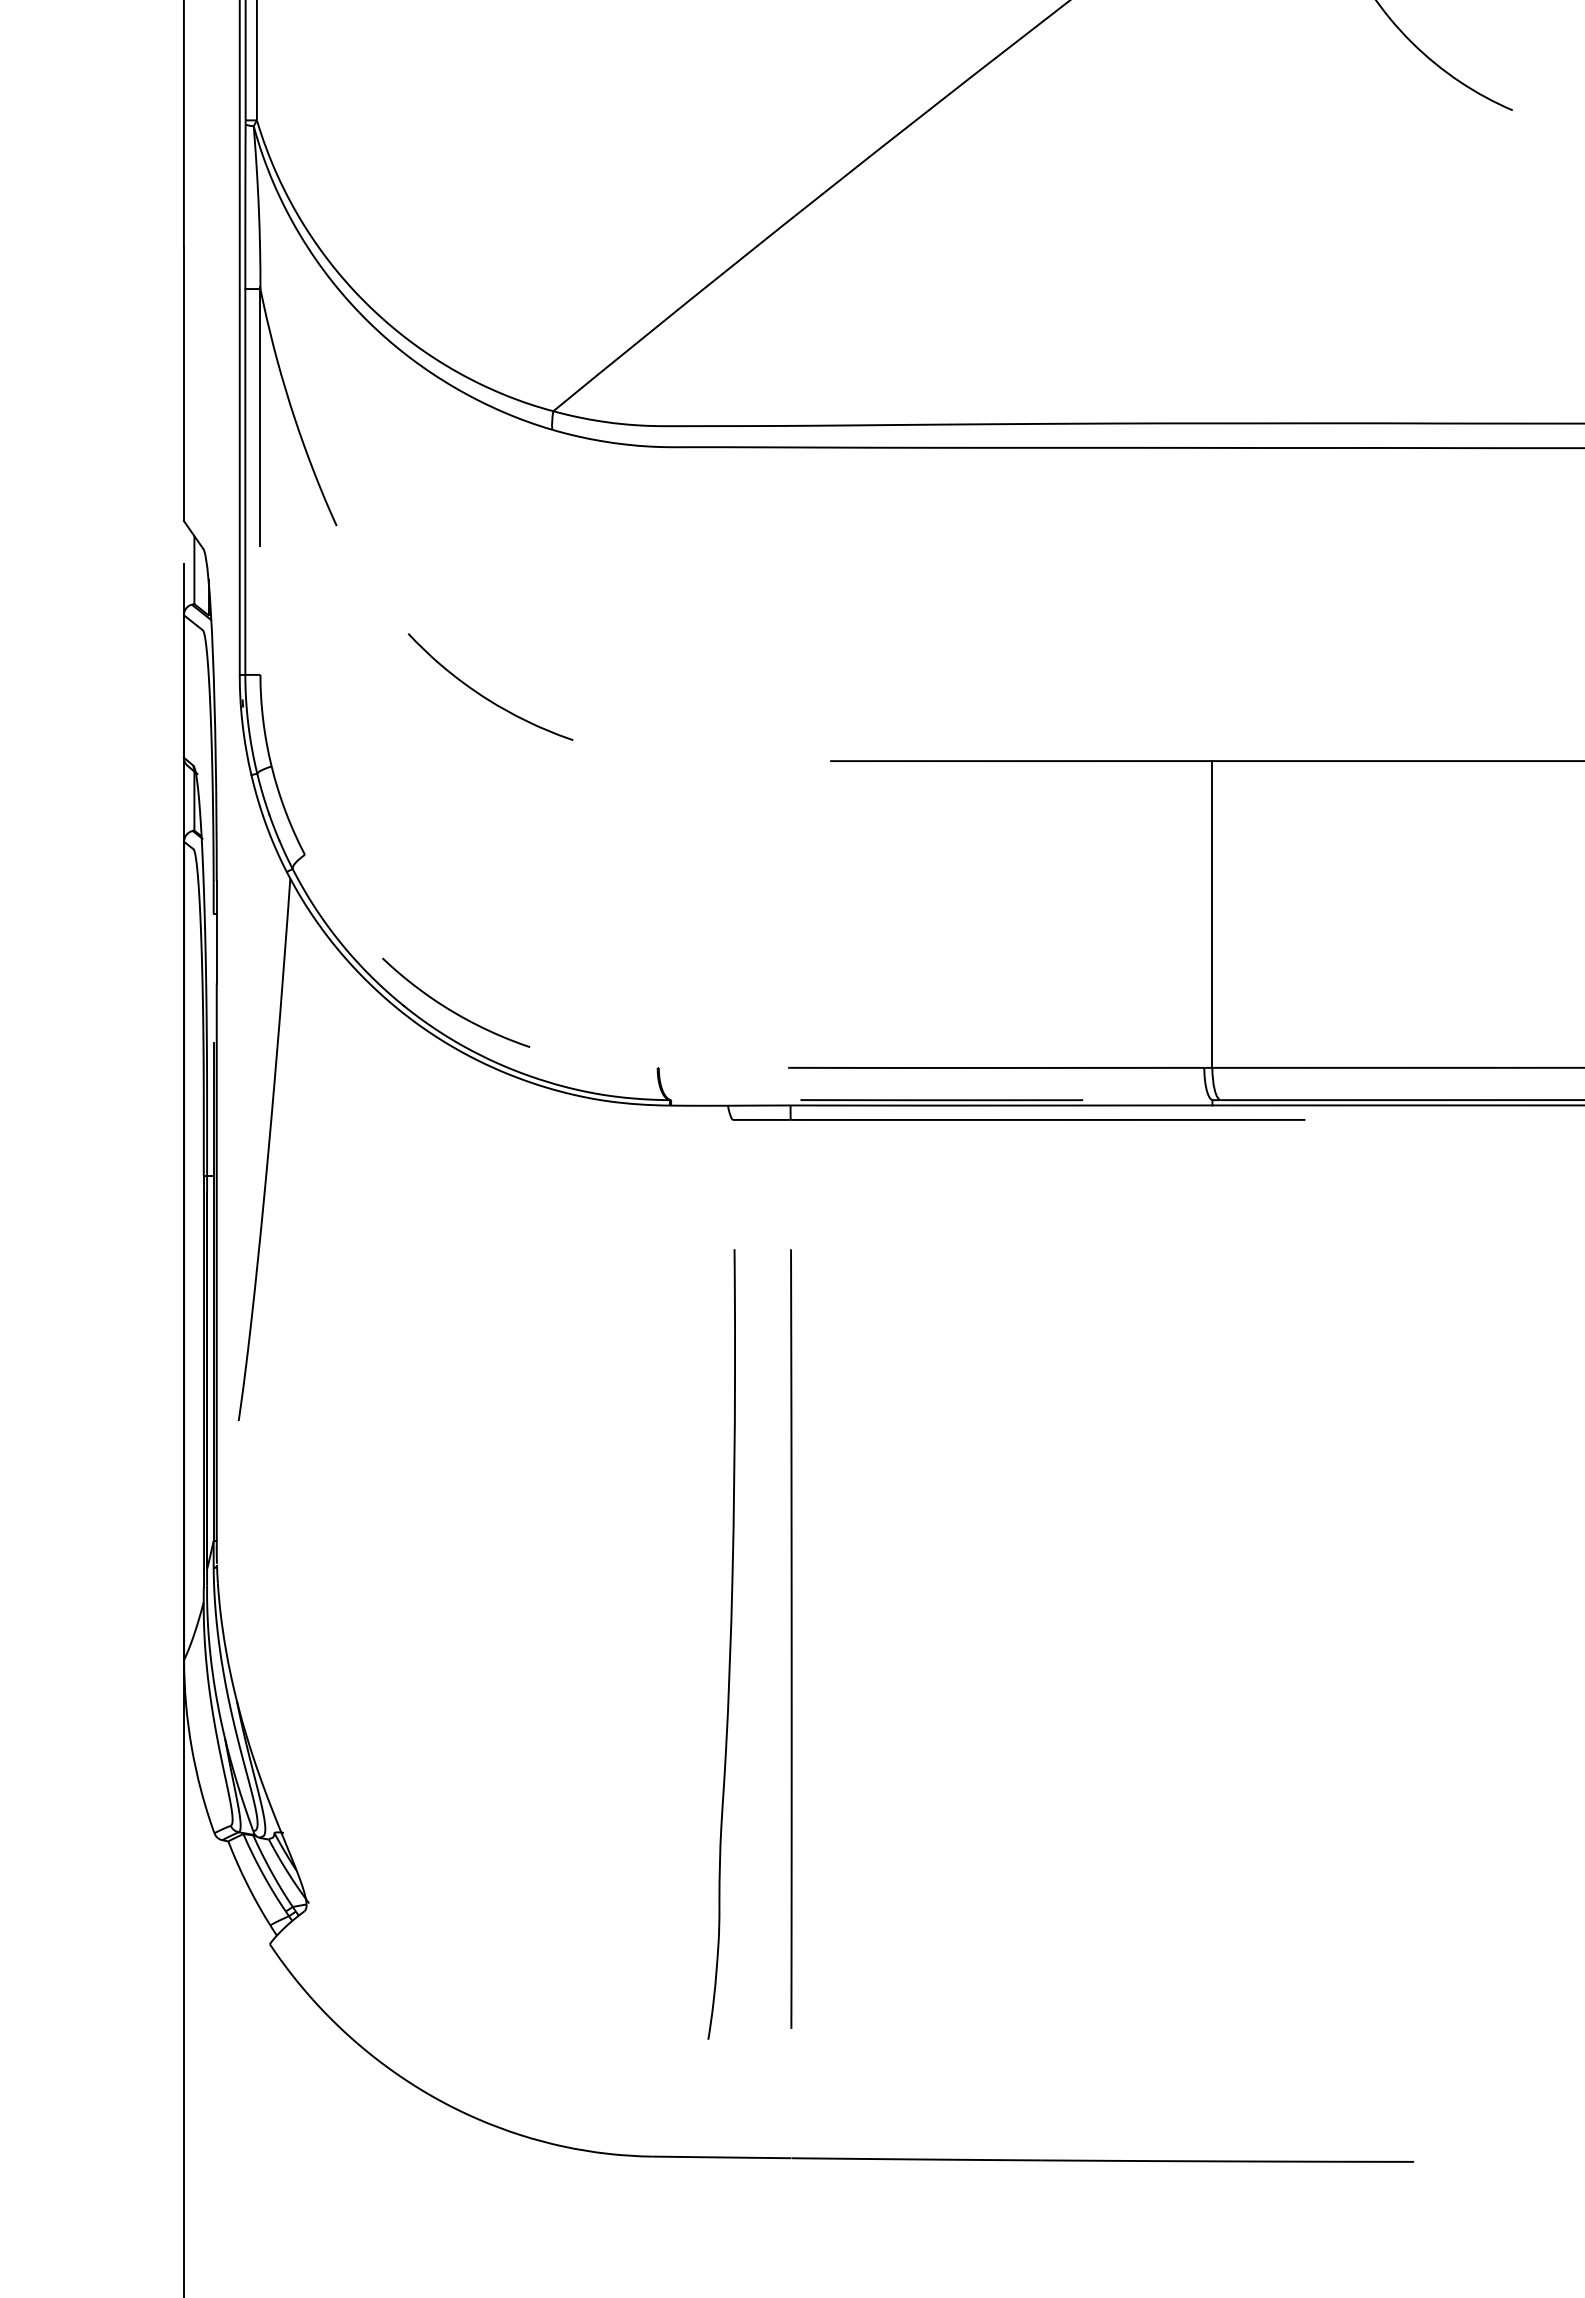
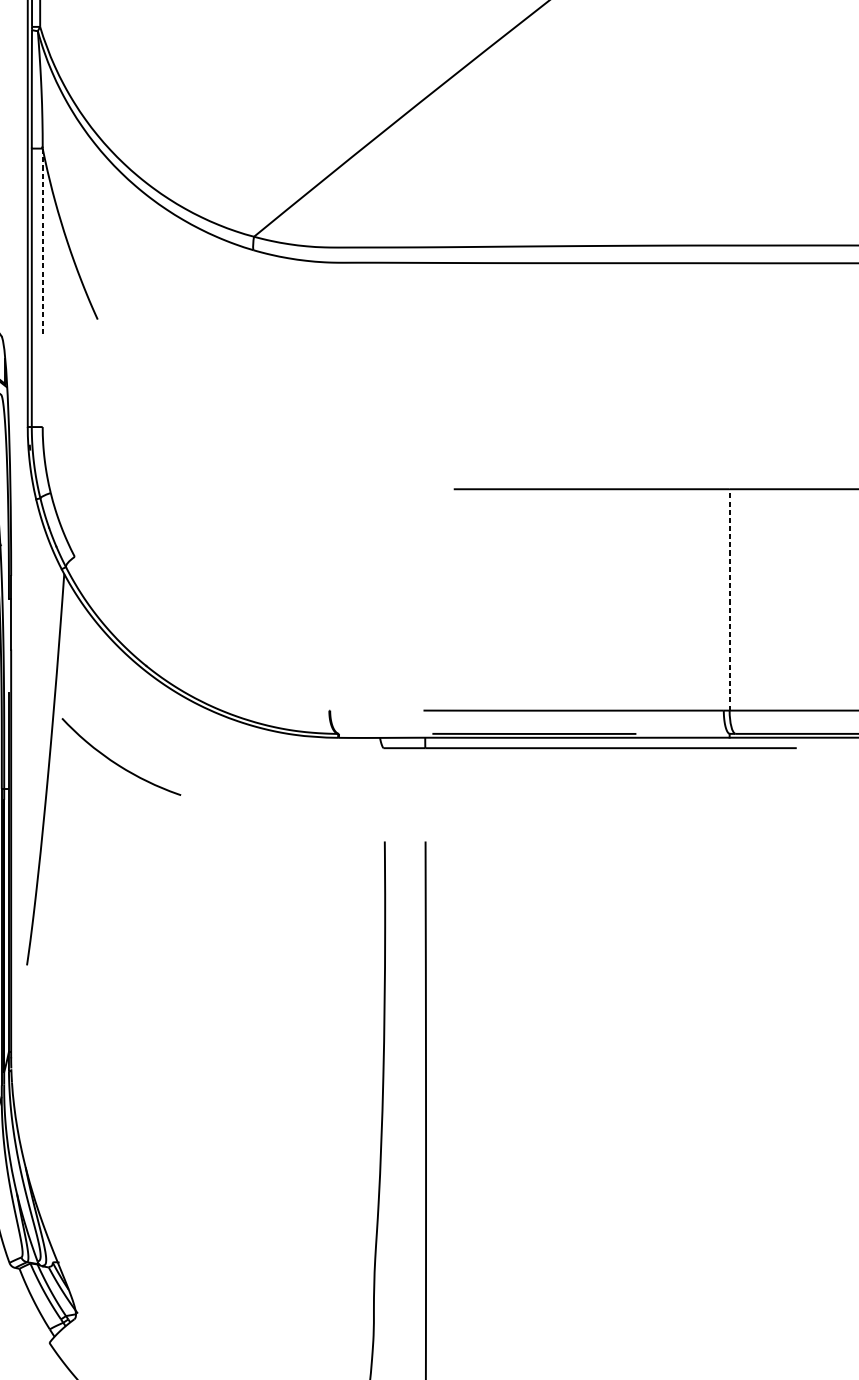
line: (260, 416) -> (42, 240), solid -> dashed
curve: (483, 695) -> (116, 763), moved
line: (1212, 913) -> (729, 599), solid -> dashed
curve: (451, 1009) -> (180, 668), removed

